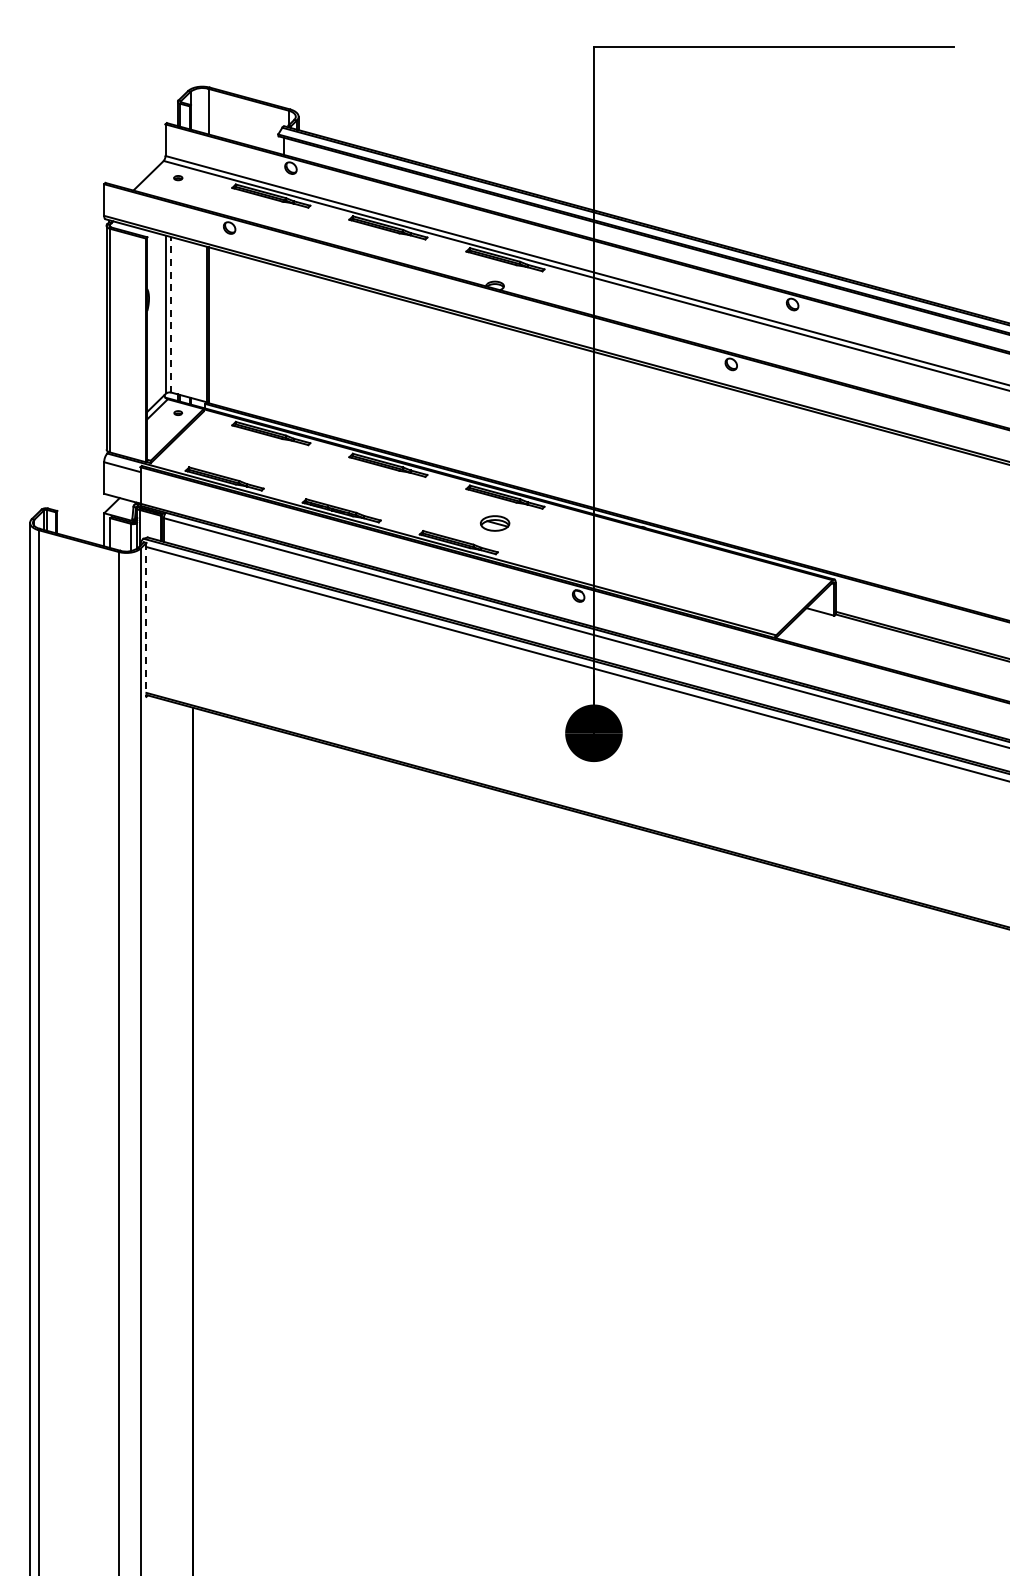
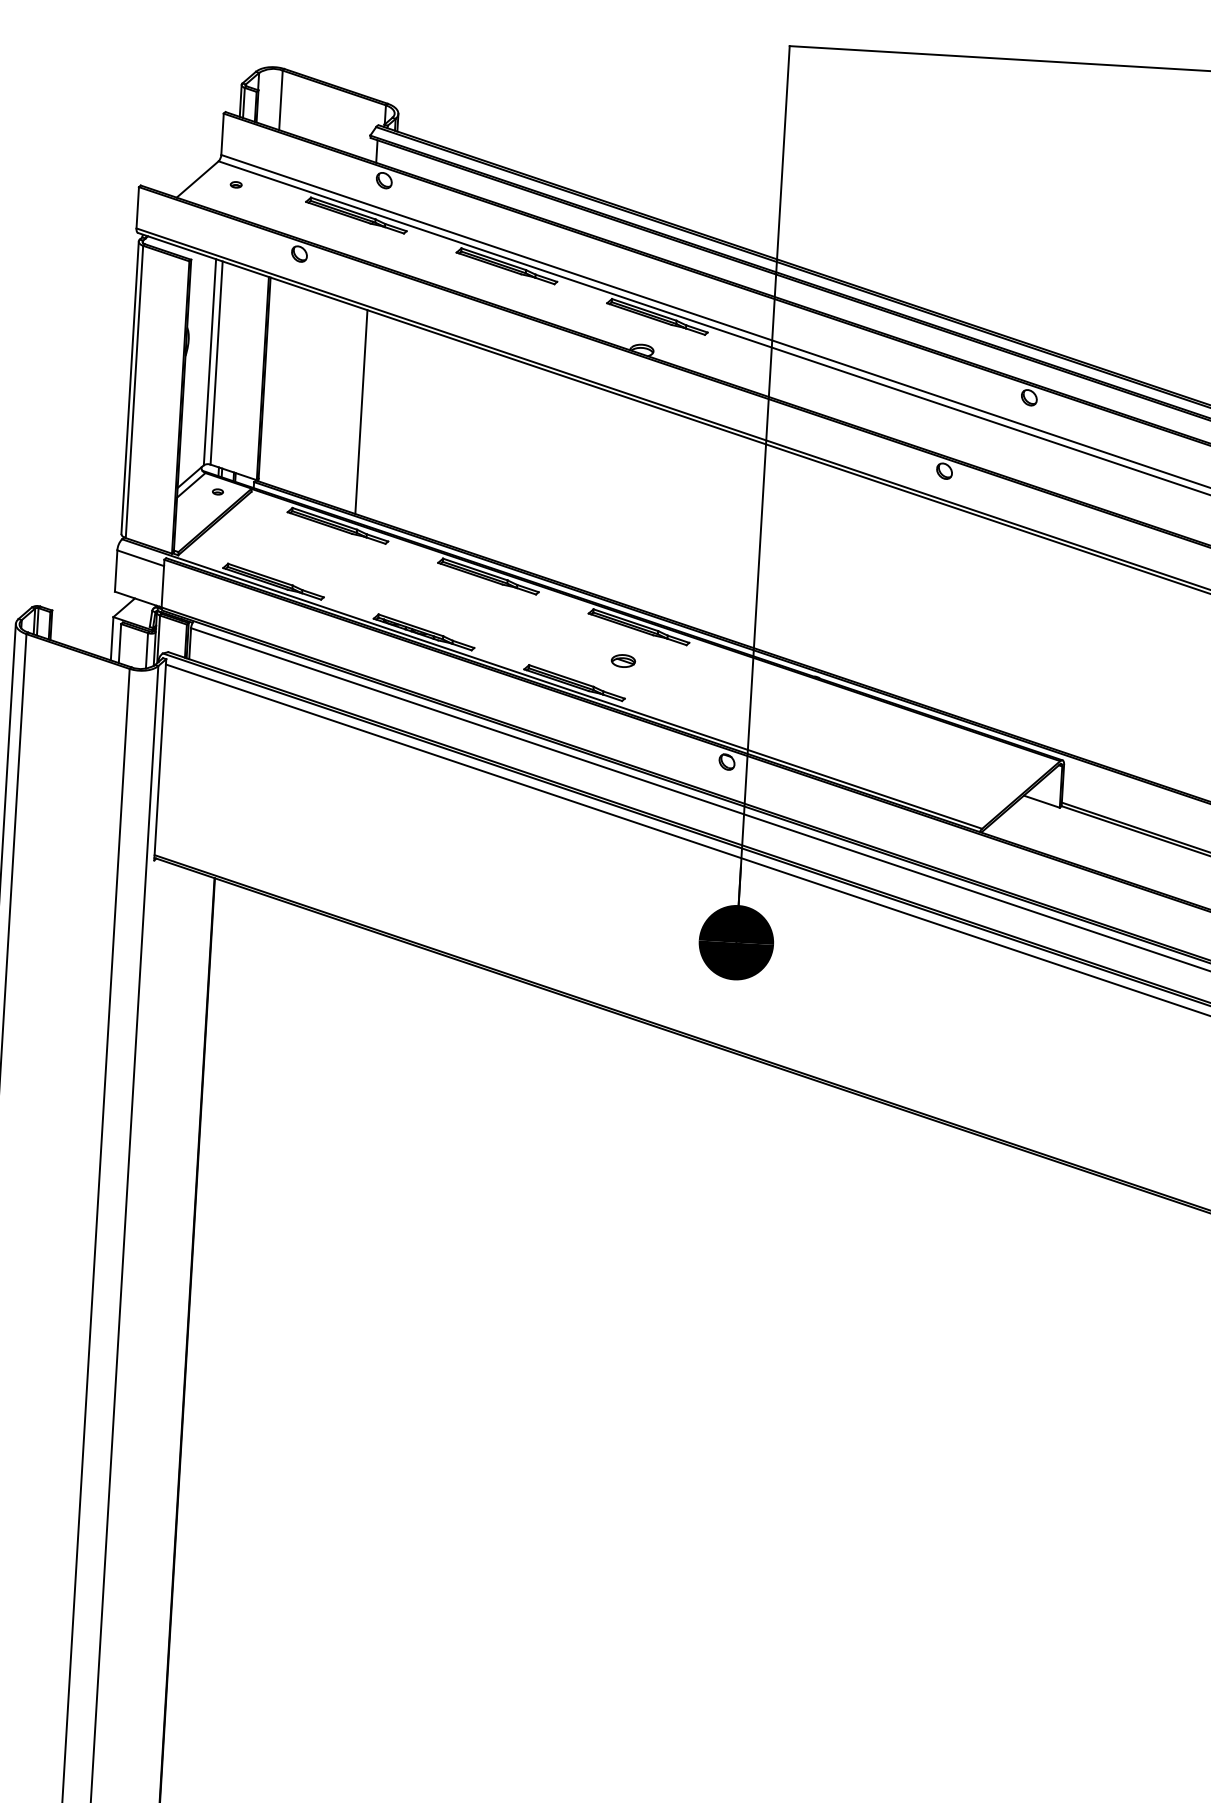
line: (171, 314) -> (216, 362), dashed -> solid
line: (283, 345) -> (360, 411), added
part: (494, 523) -> (622, 660), size x0.62
line: (146, 619) -> (160, 759), dashed -> solid

